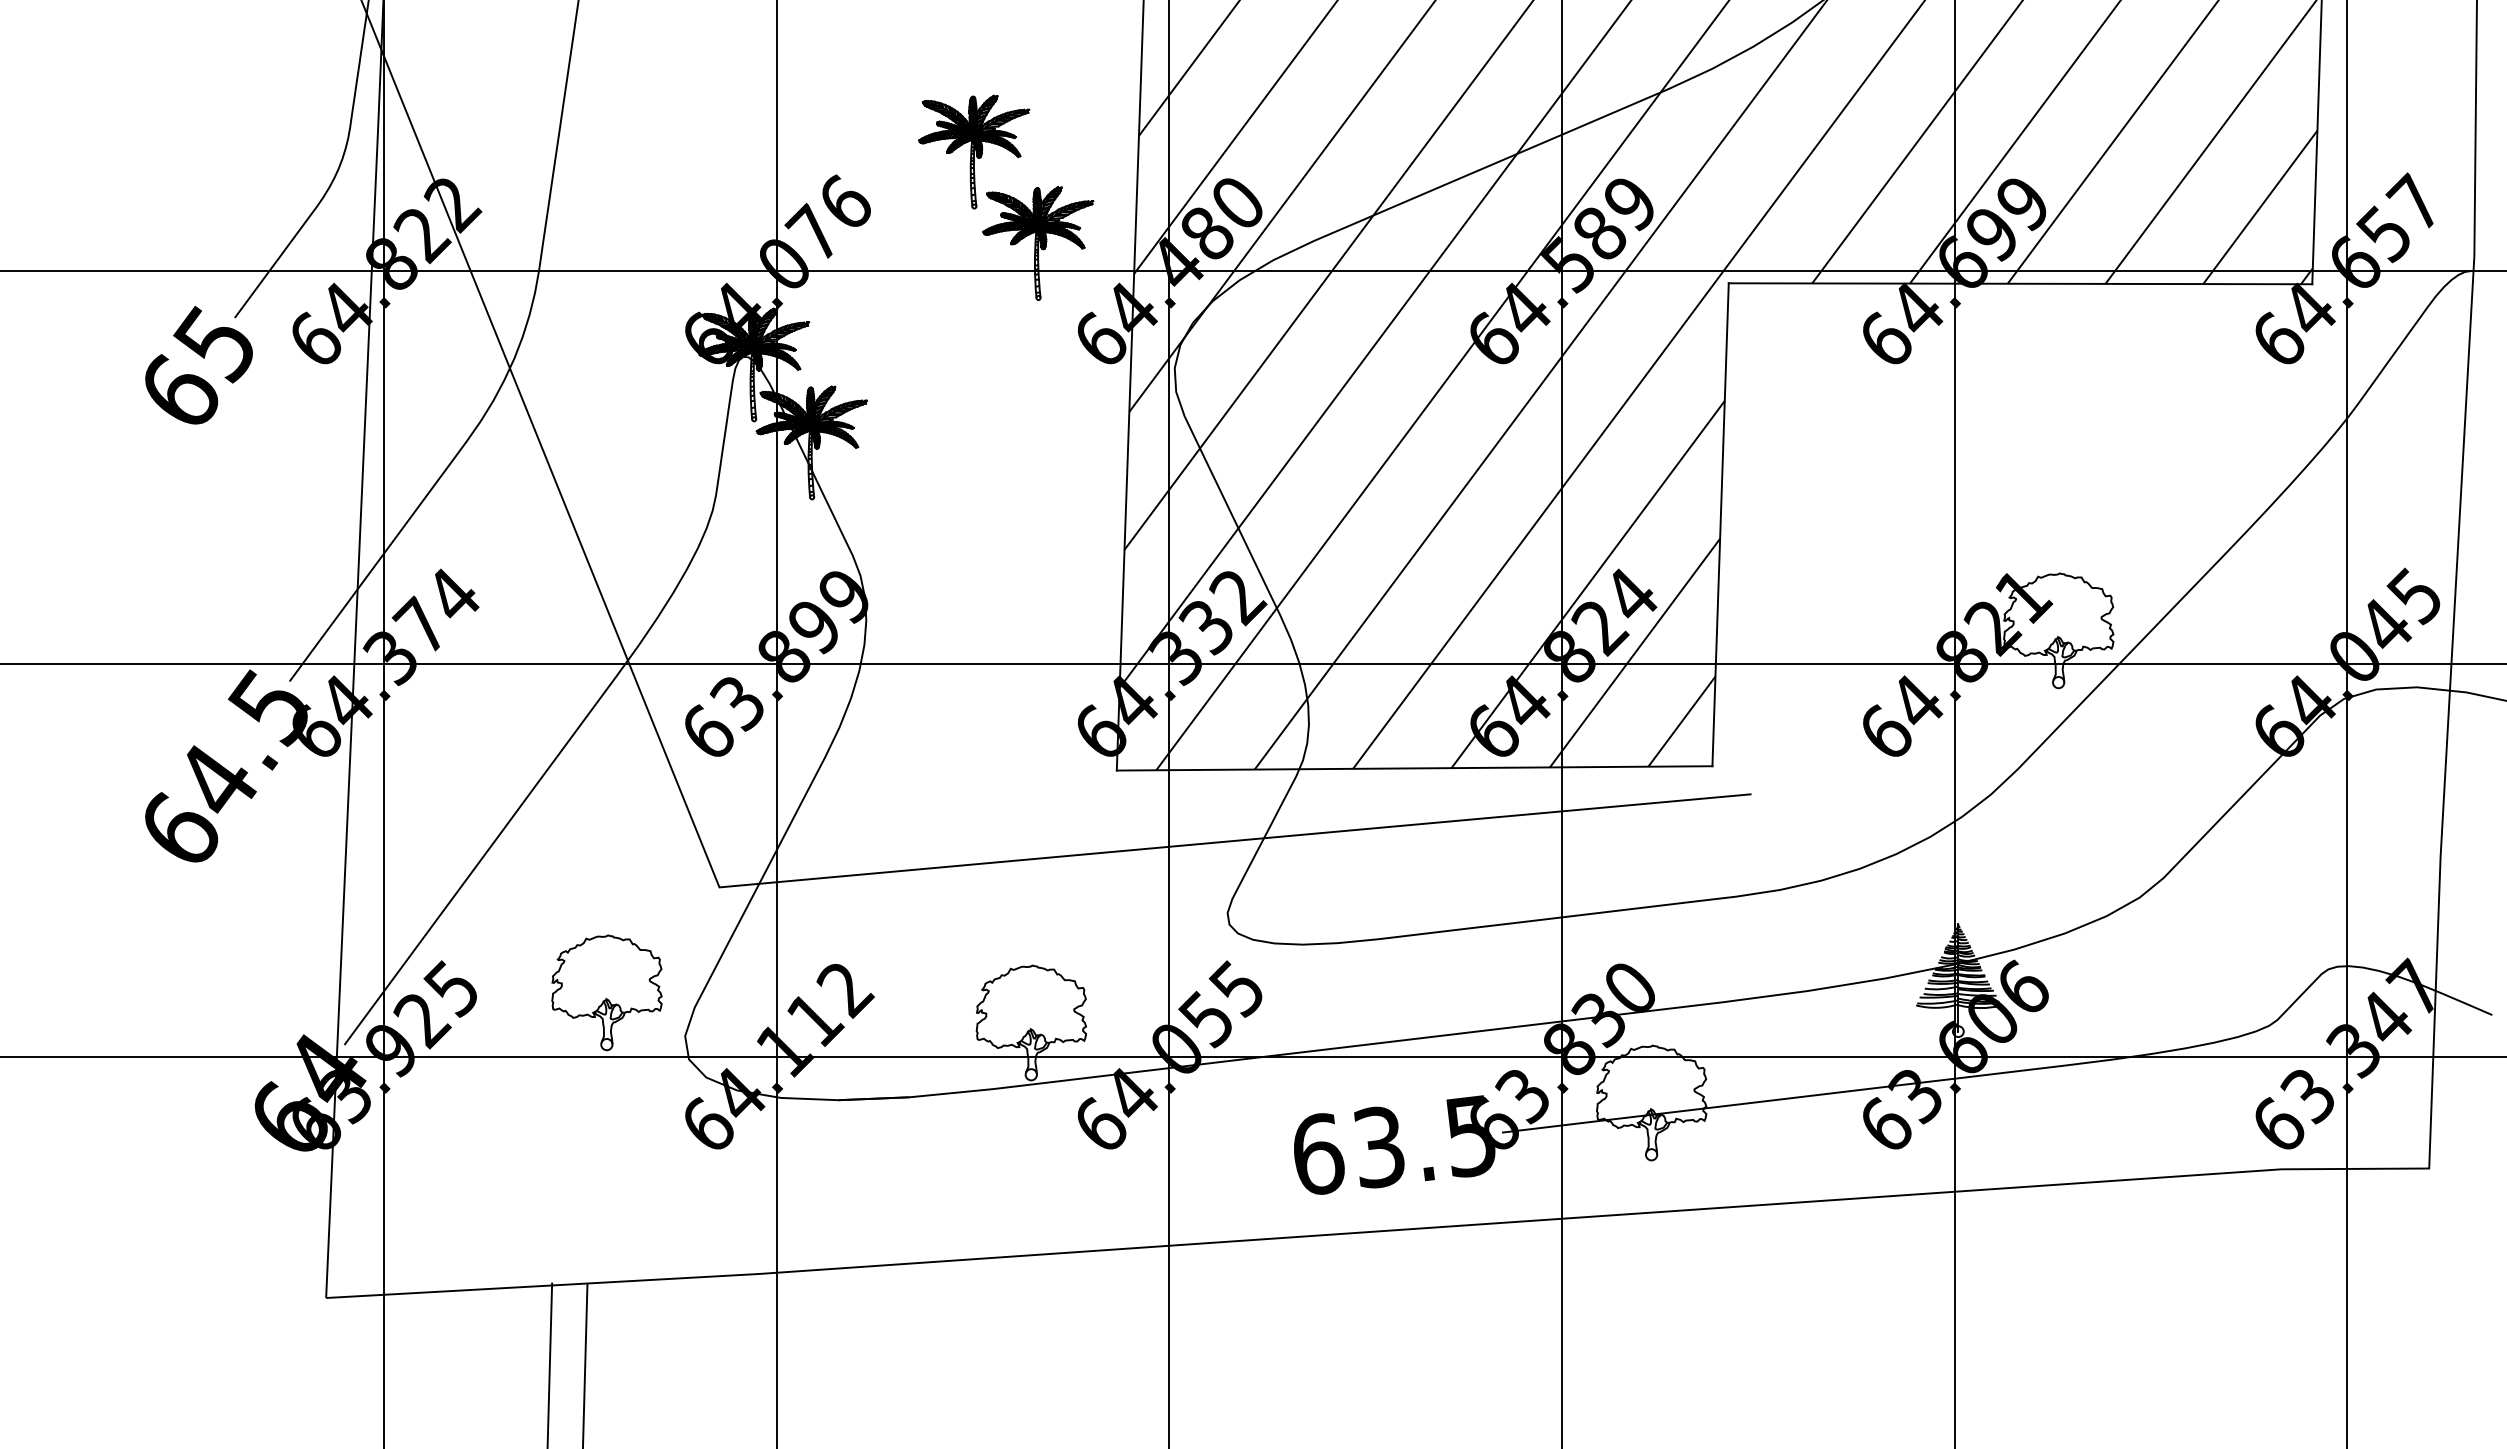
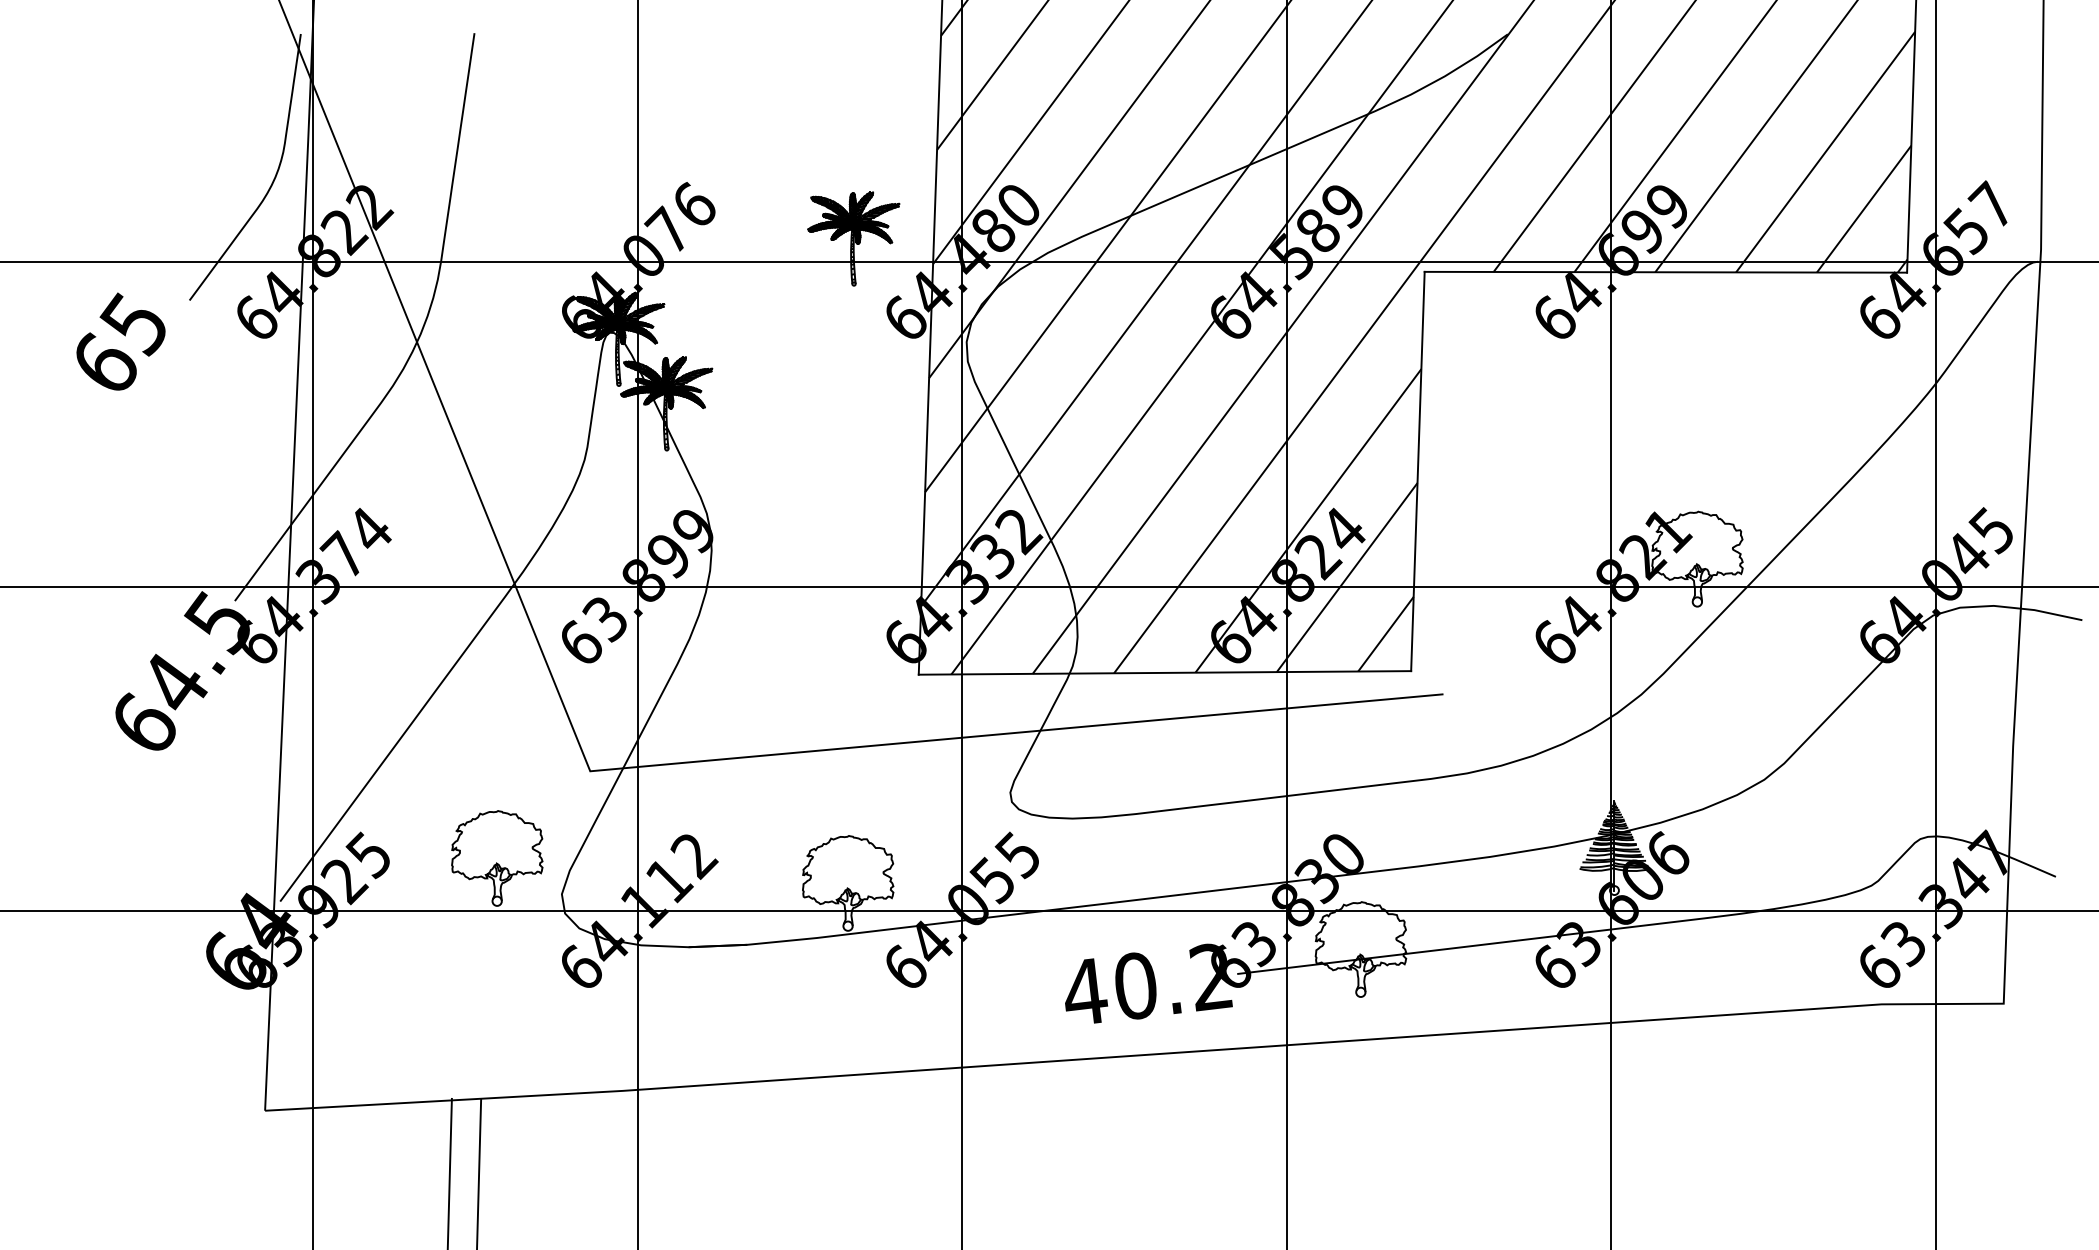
part: (973, 151) -> (800, 162), removed
text: (198, 365) -> (120, 341), moved
text: (1394, 1145) -> (1148, 984), 63.5 -> 40.2

